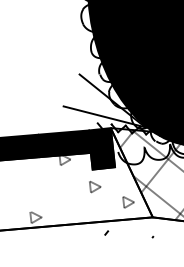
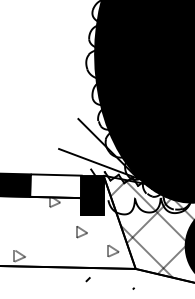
fill: (64, 144) -> (55, 186), removed

